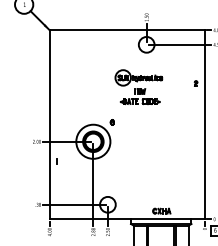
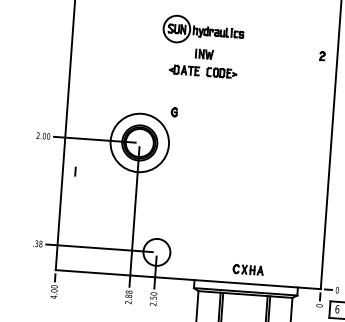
part: (138, 87) -> (201, 47), moved

